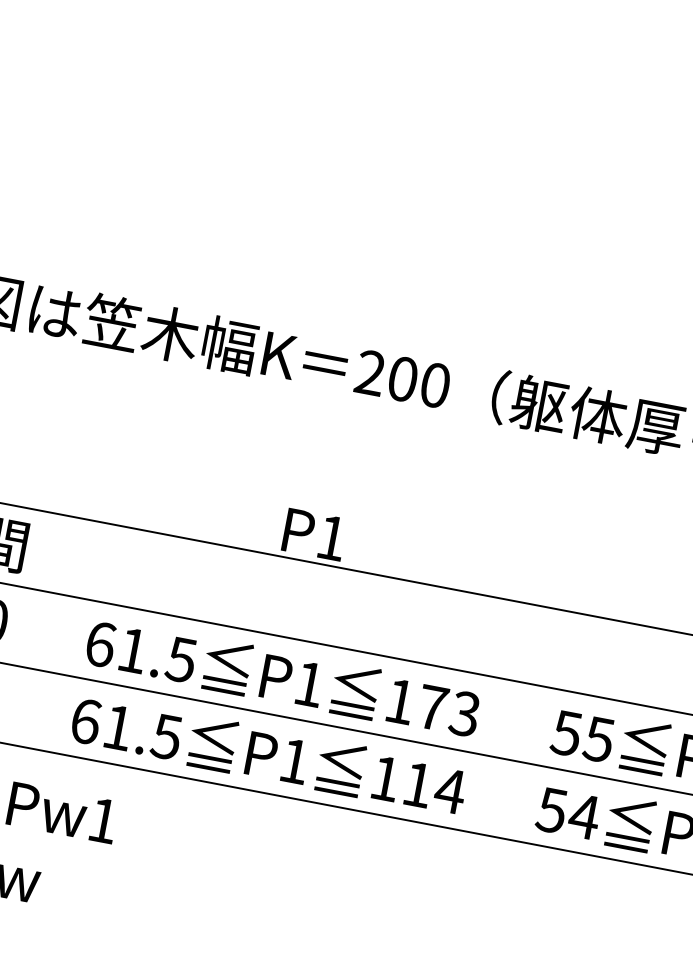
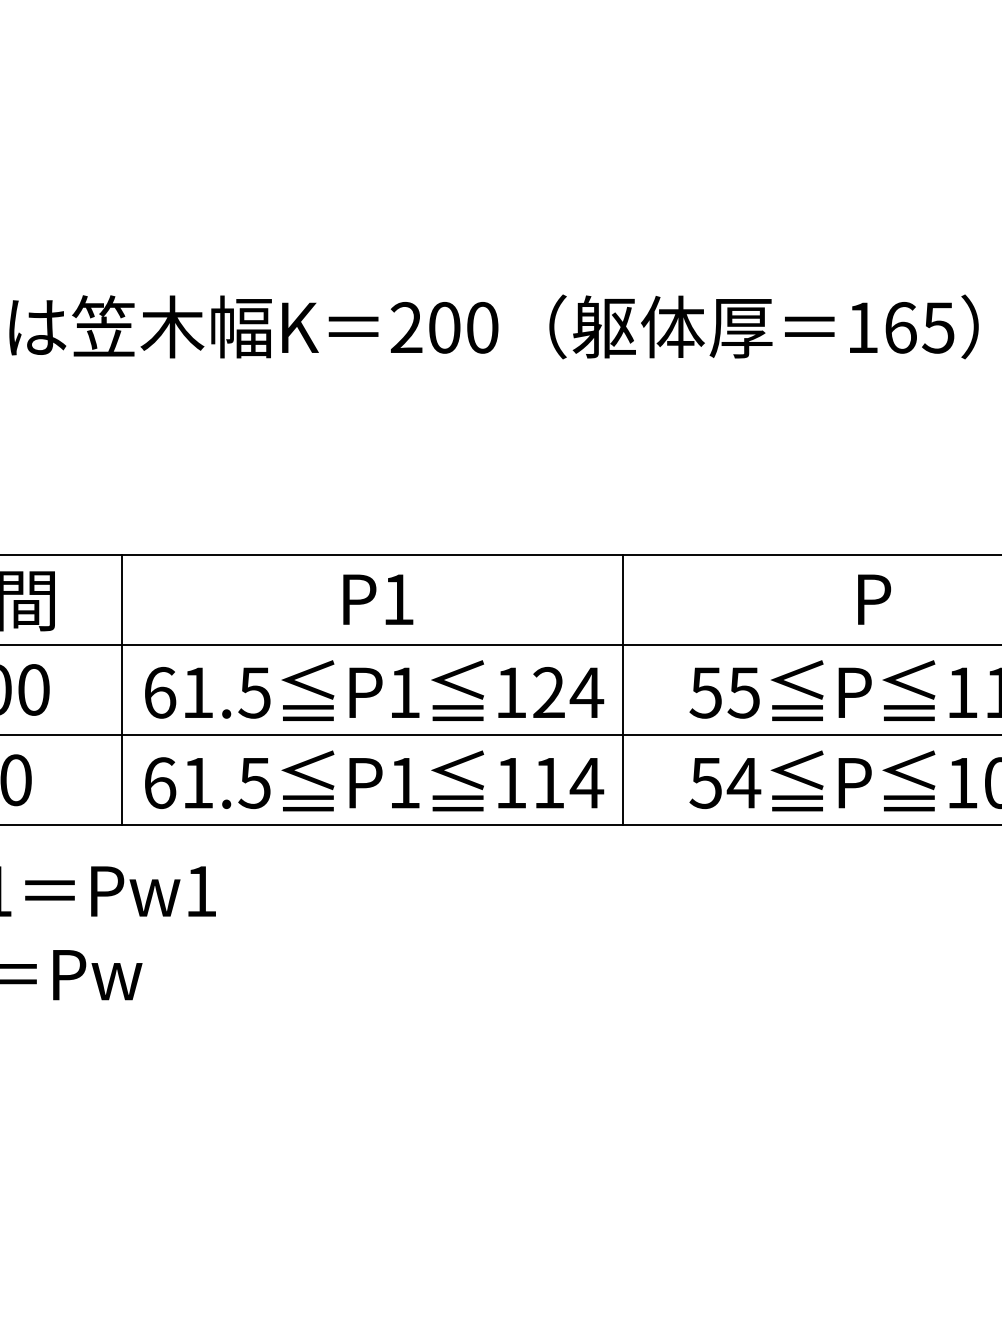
text: (314, 534) -> (378, 599), moved
line: (68, 635) -> (121, 689), added
text: (449, 710) -> (568, 692), 173 -> 124
line: (496, 717) -> (623, 689), added

